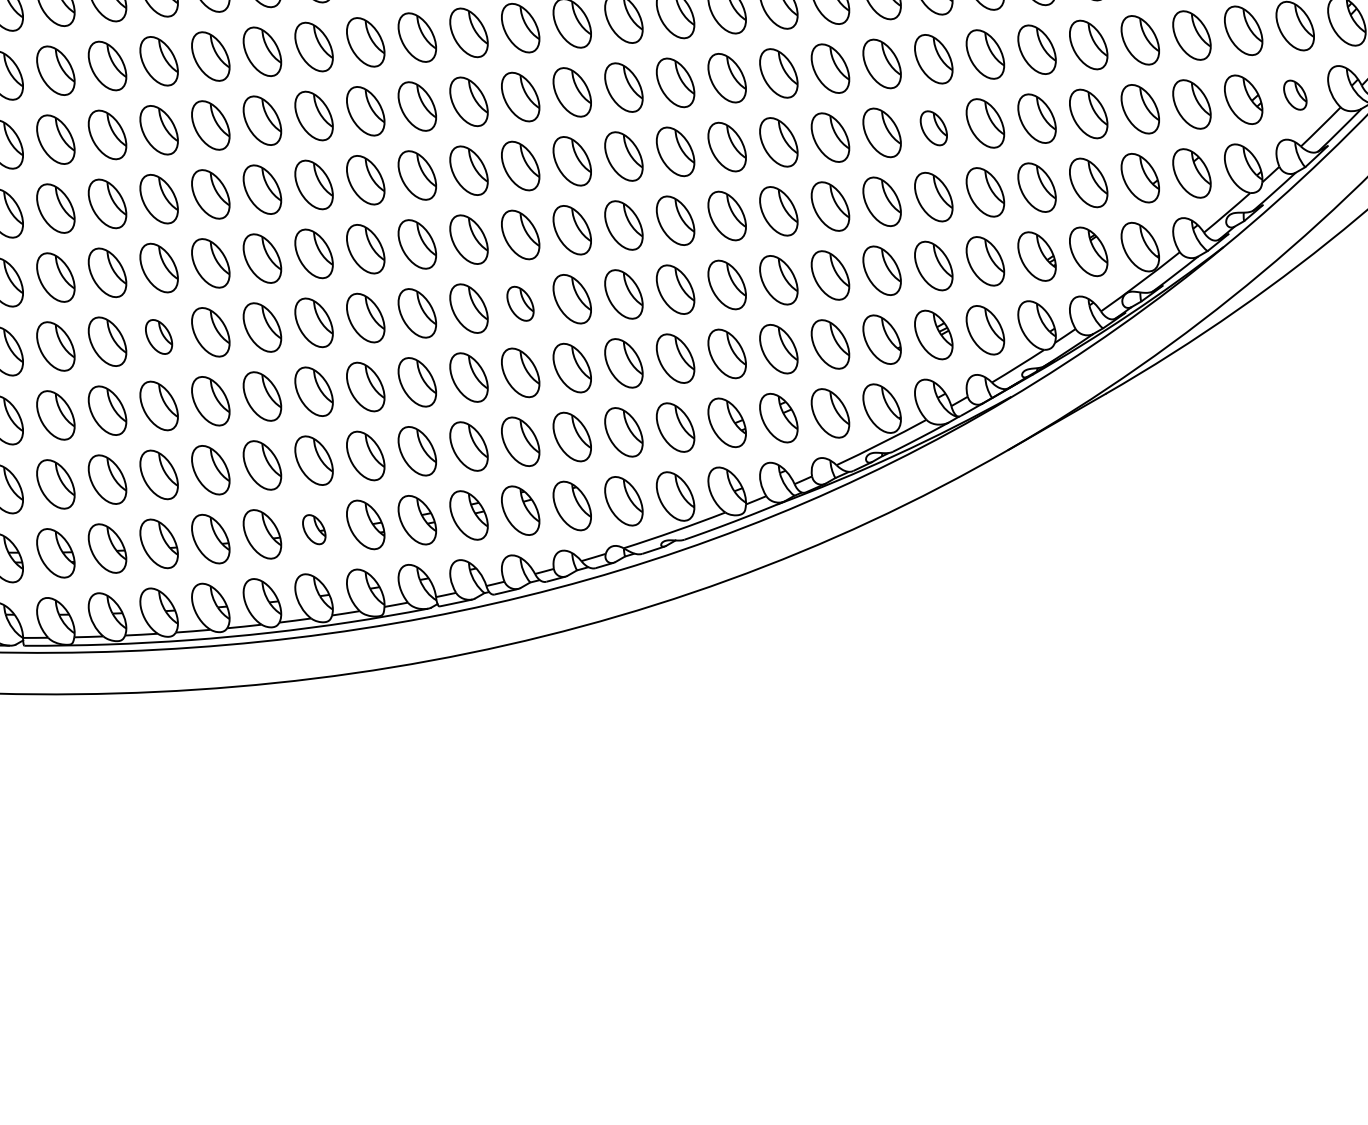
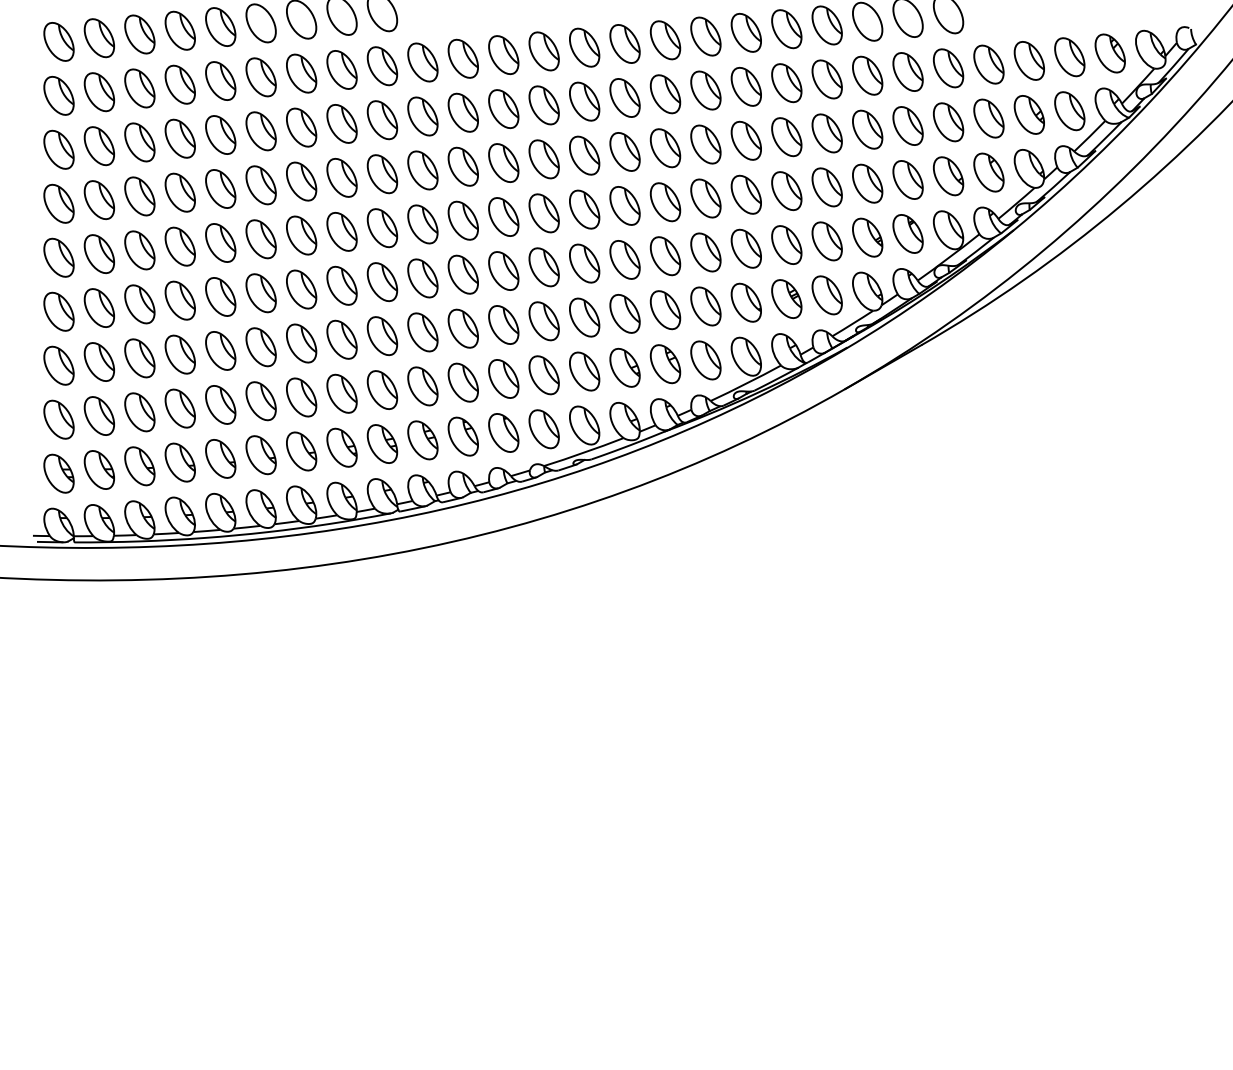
part: (1294, 95) -> (1069, 111), size x1.67
part: (933, 128) -> (786, 137), size x1.43
part: (519, 303) -> (462, 274), size x1.43
part: (158, 336) -> (179, 300), size x1.43
part: (313, 529) -> (301, 451), size x1.67

